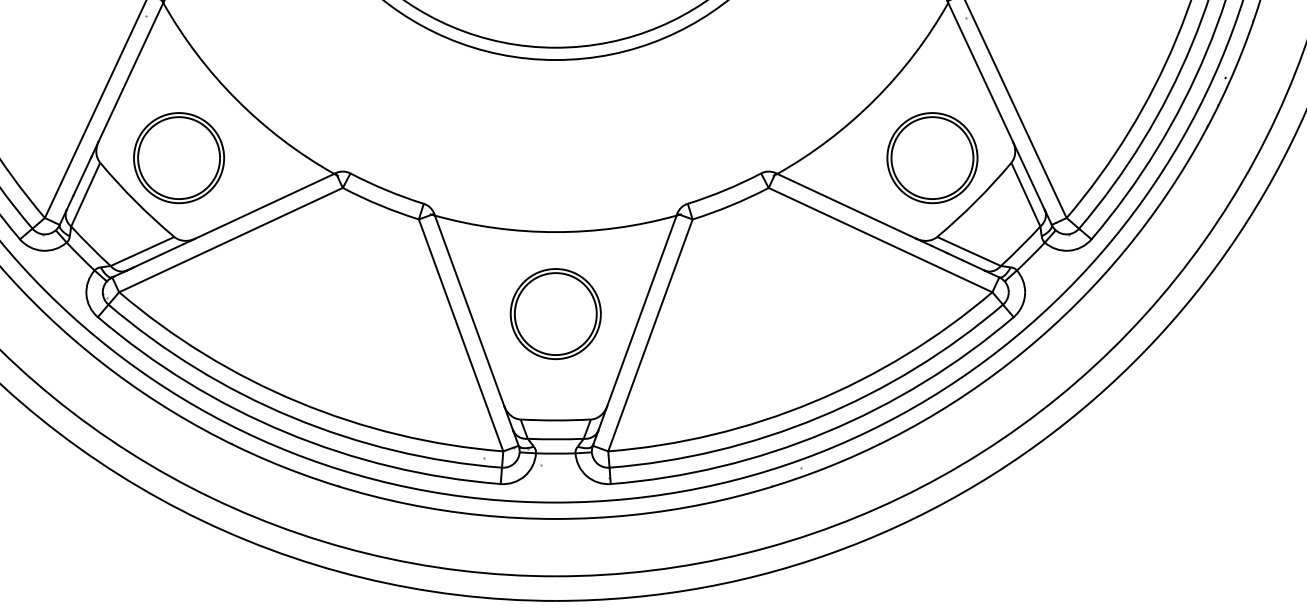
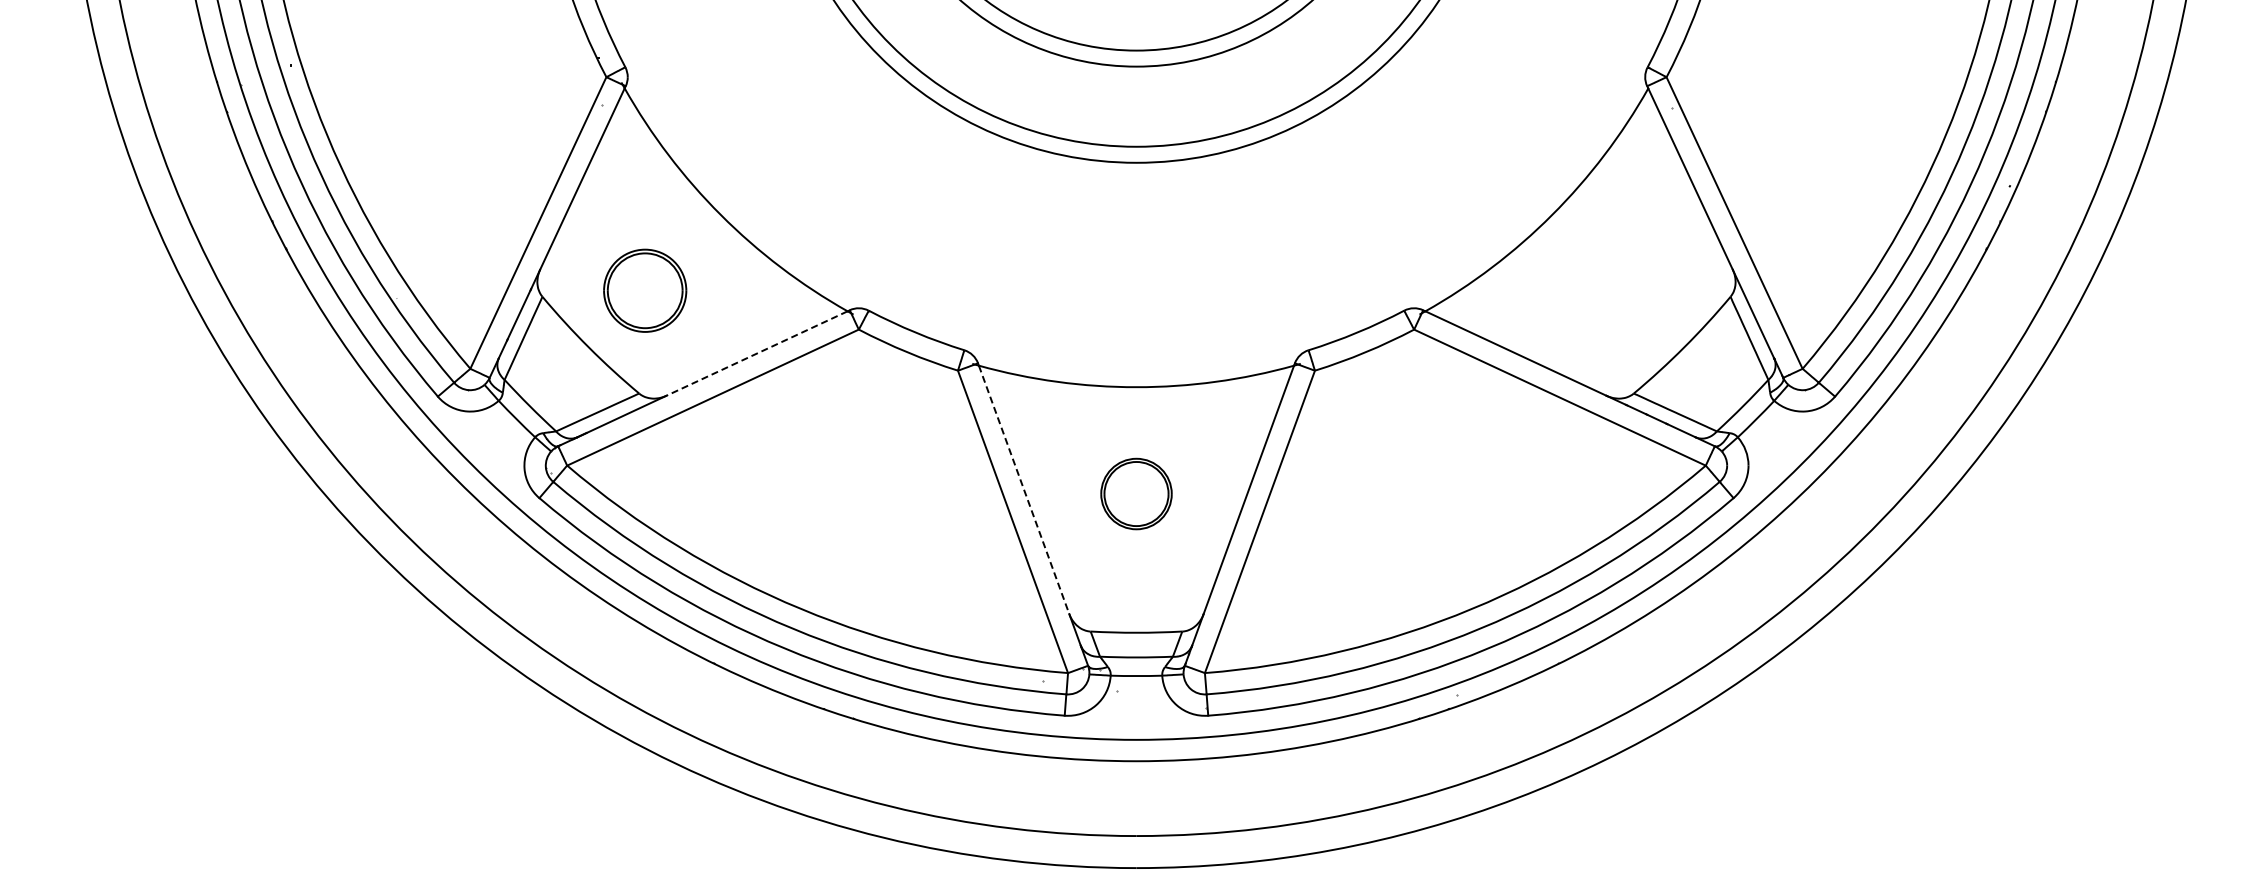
part: (178, 157) -> (644, 290), size x0.7
part: (932, 157) -> (1627, 290), removed
line: (264, 206) -> (756, 353), solid -> dashed
line: (469, 311) -> (1024, 490), solid -> dashed
part: (555, 313) -> (1136, 493), size x0.6

